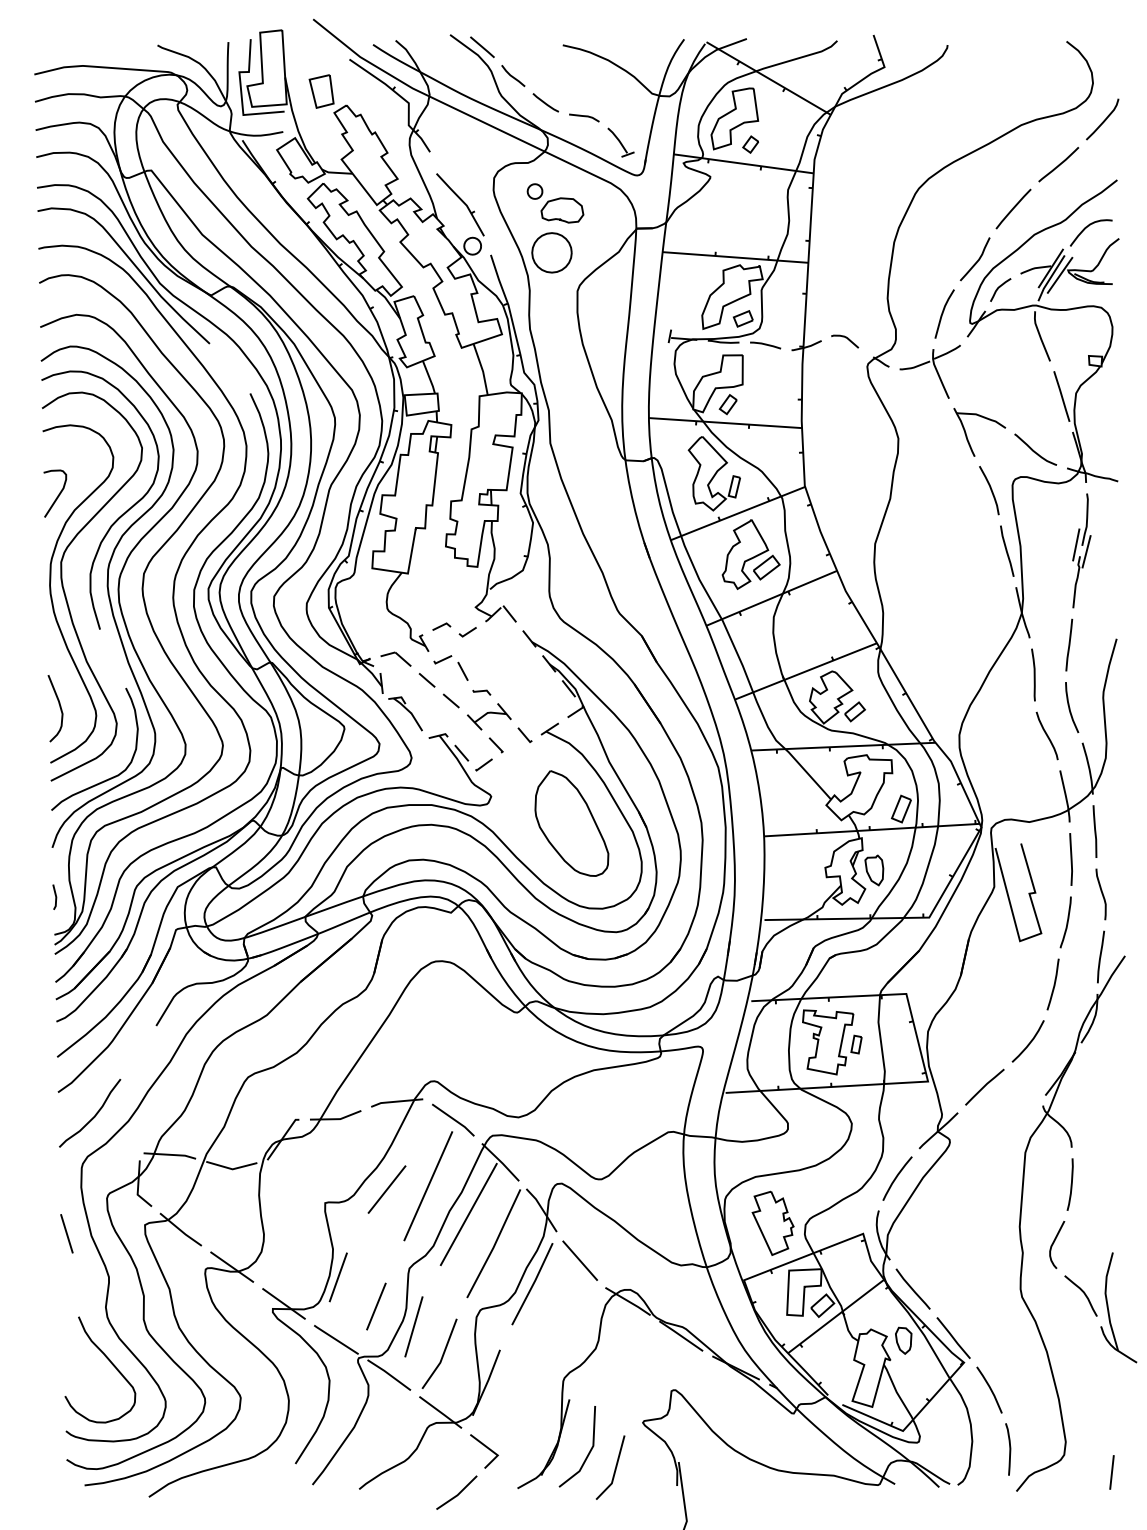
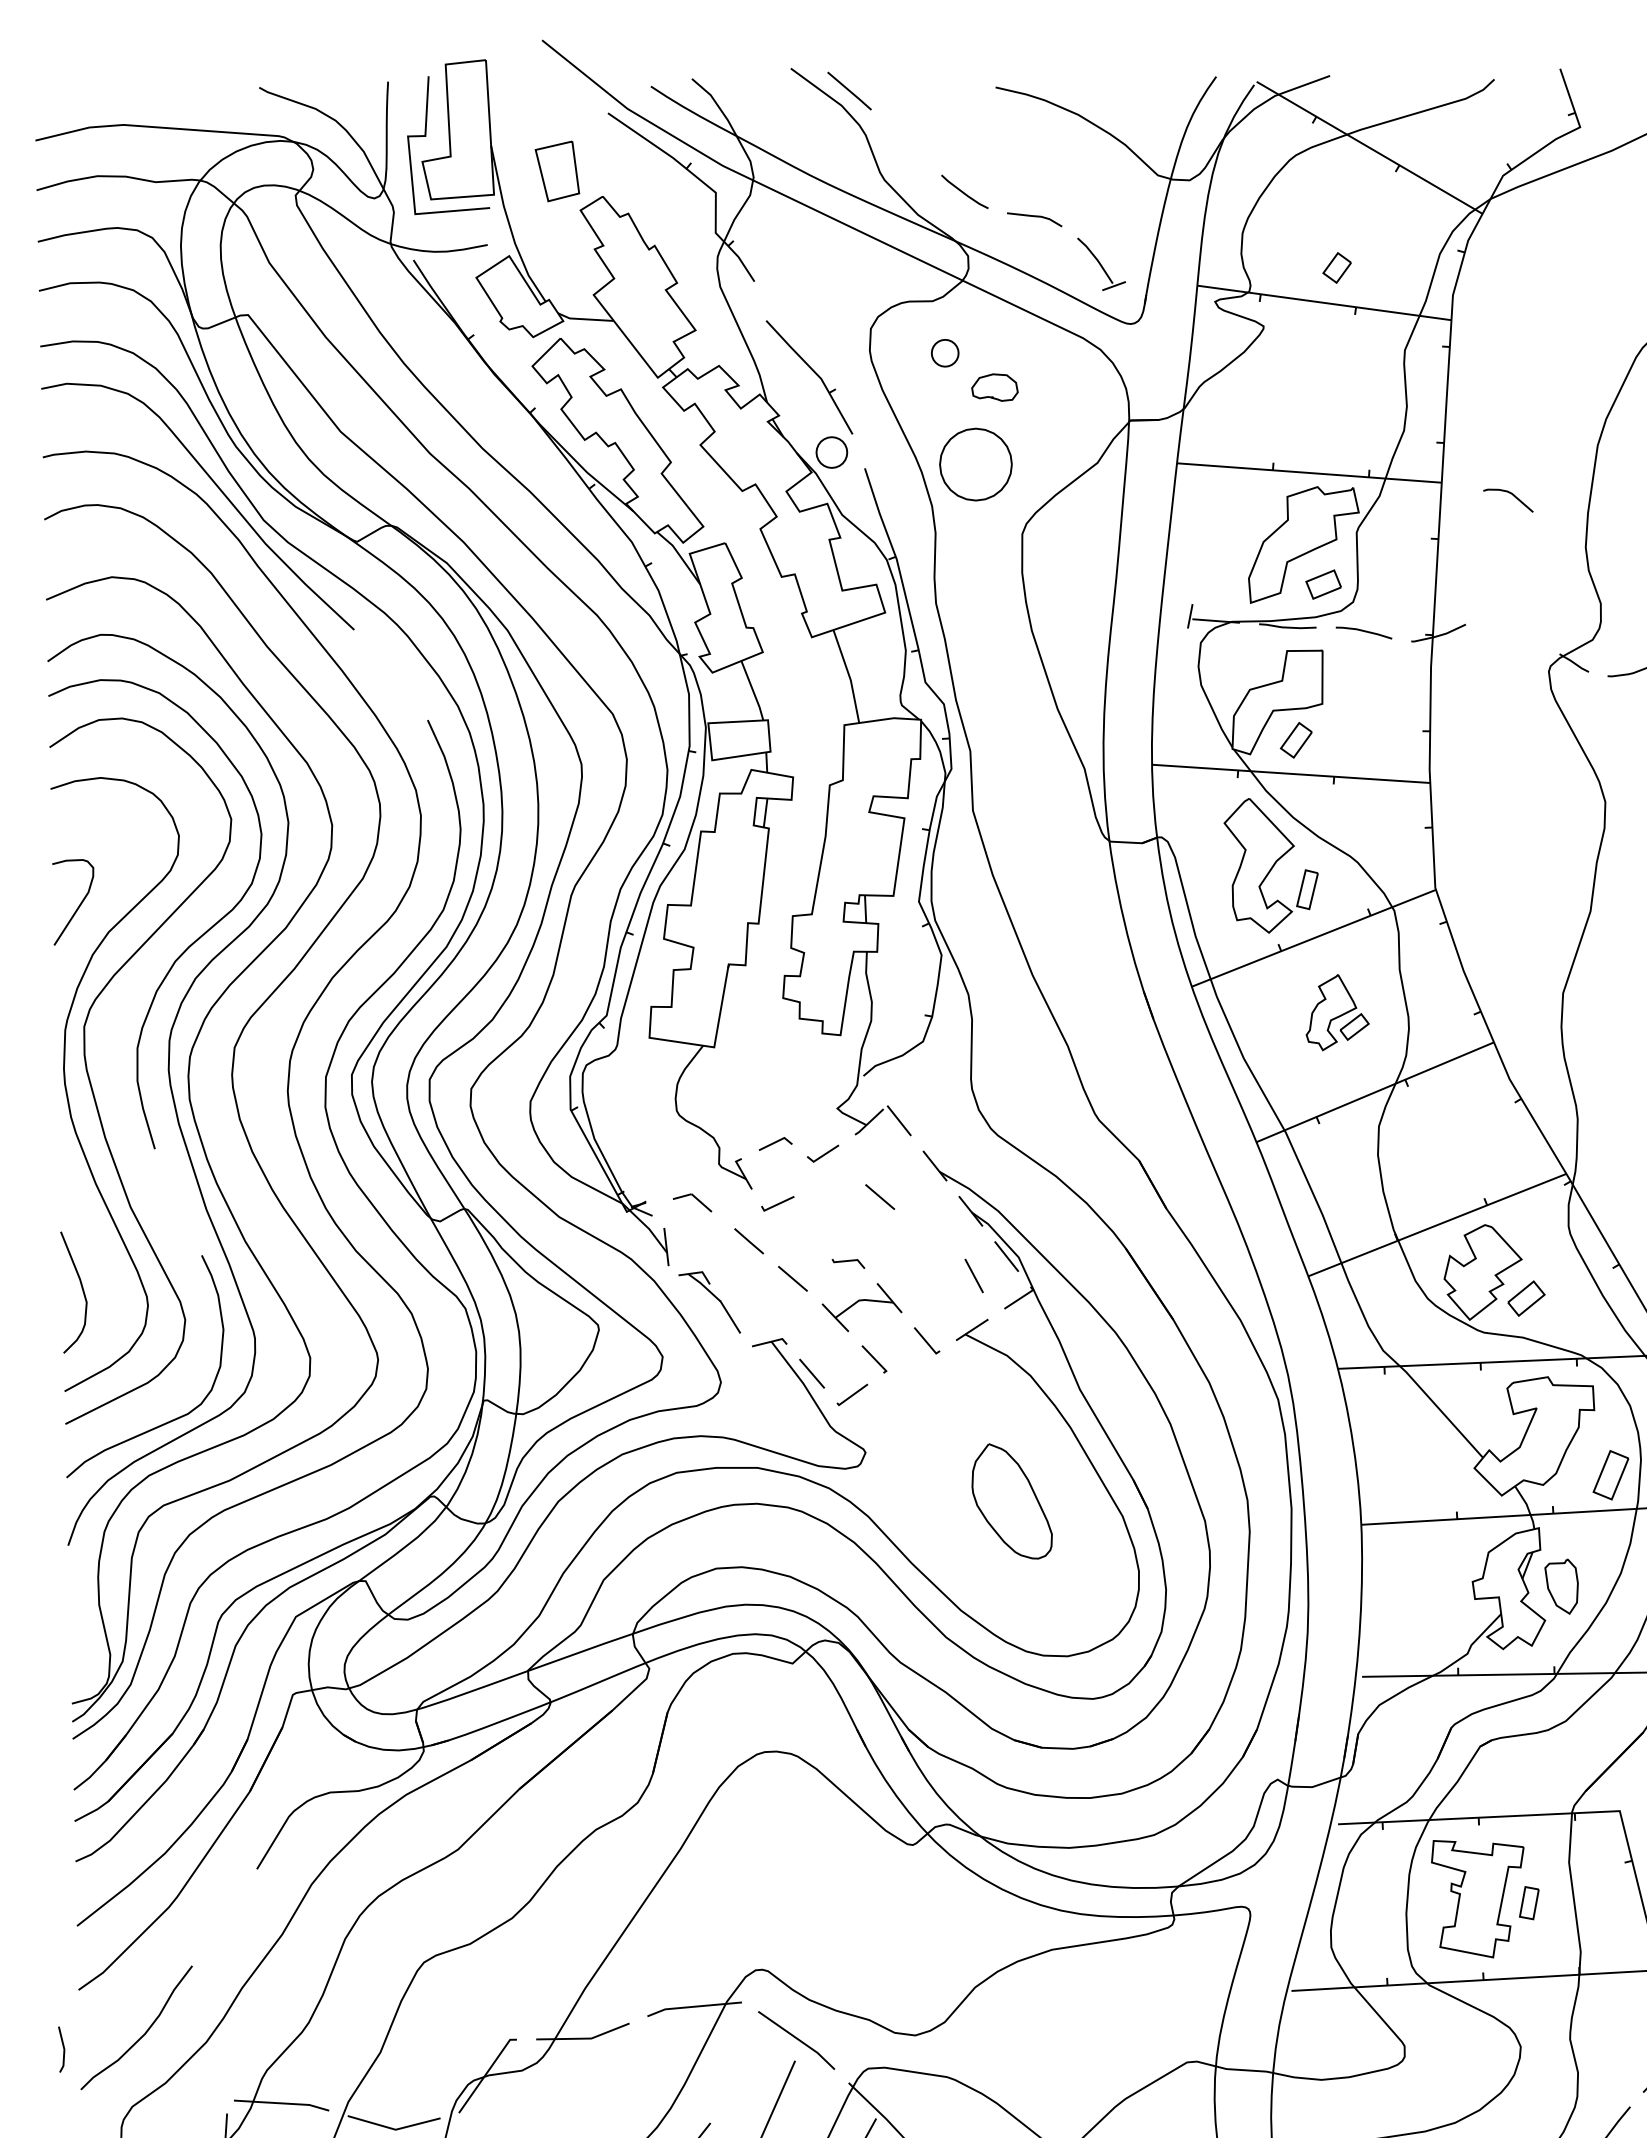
line: (512, 75) -> (904, 142), removed
part: (734, 118) -> (1307, 220), removed
part: (562, 210) -> (995, 387), size x0.6
curve: (847, 339) -> (1512, 496), moved
part: (750, 554) -> (1336, 1012), size x0.6
line: (498, 655) -> (878, 1196), added
part: (395, 658) -> (691, 1201), size x0.7
line: (462, 670) -> (973, 1274), moved
part: (571, 823) -> (1011, 1501), size x0.6
line: (55, 896) -> (62, 2048), moved

